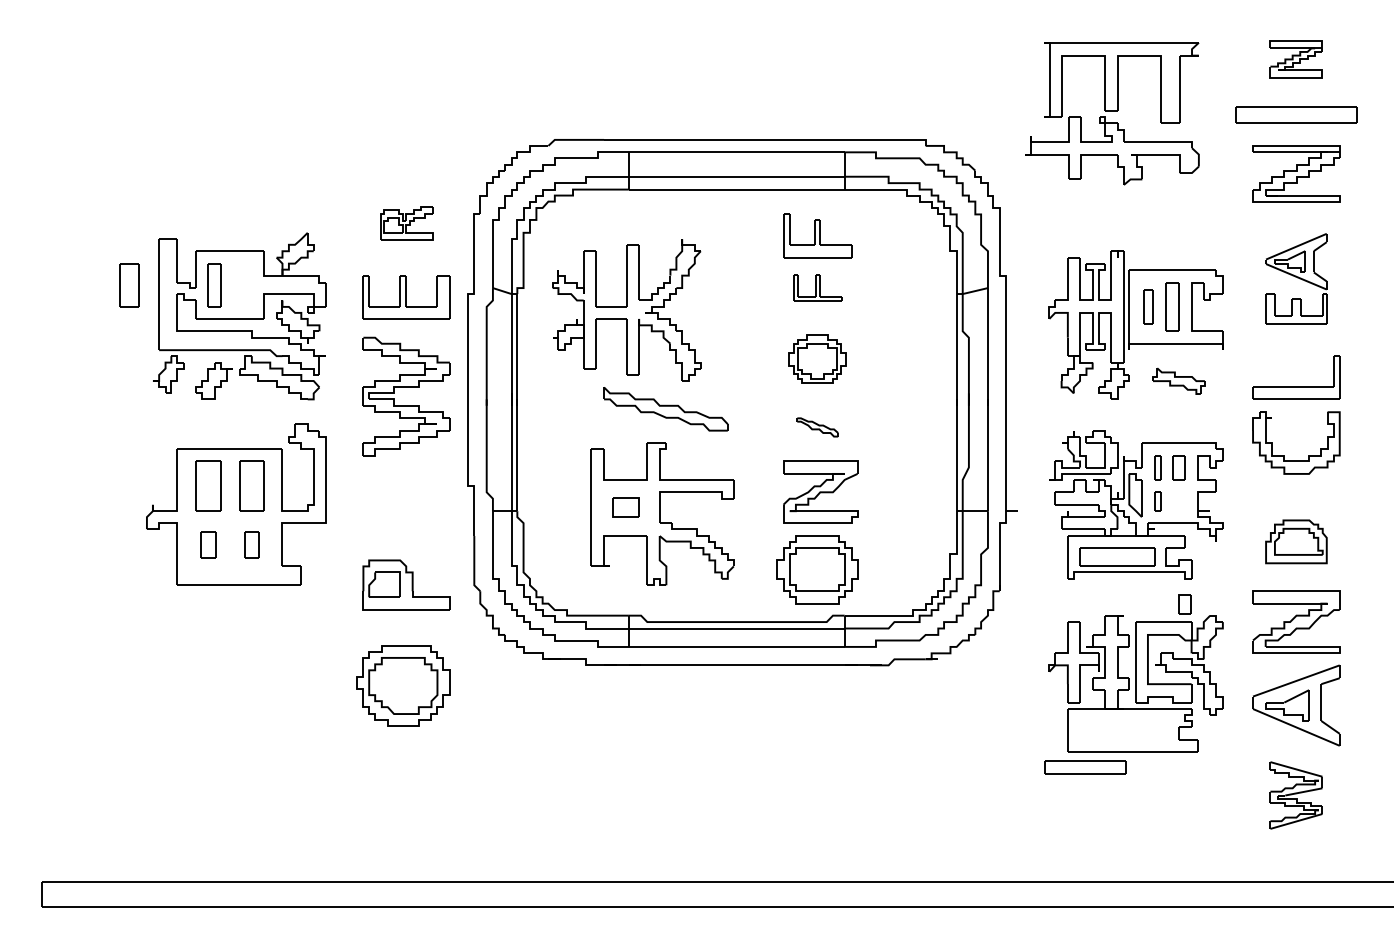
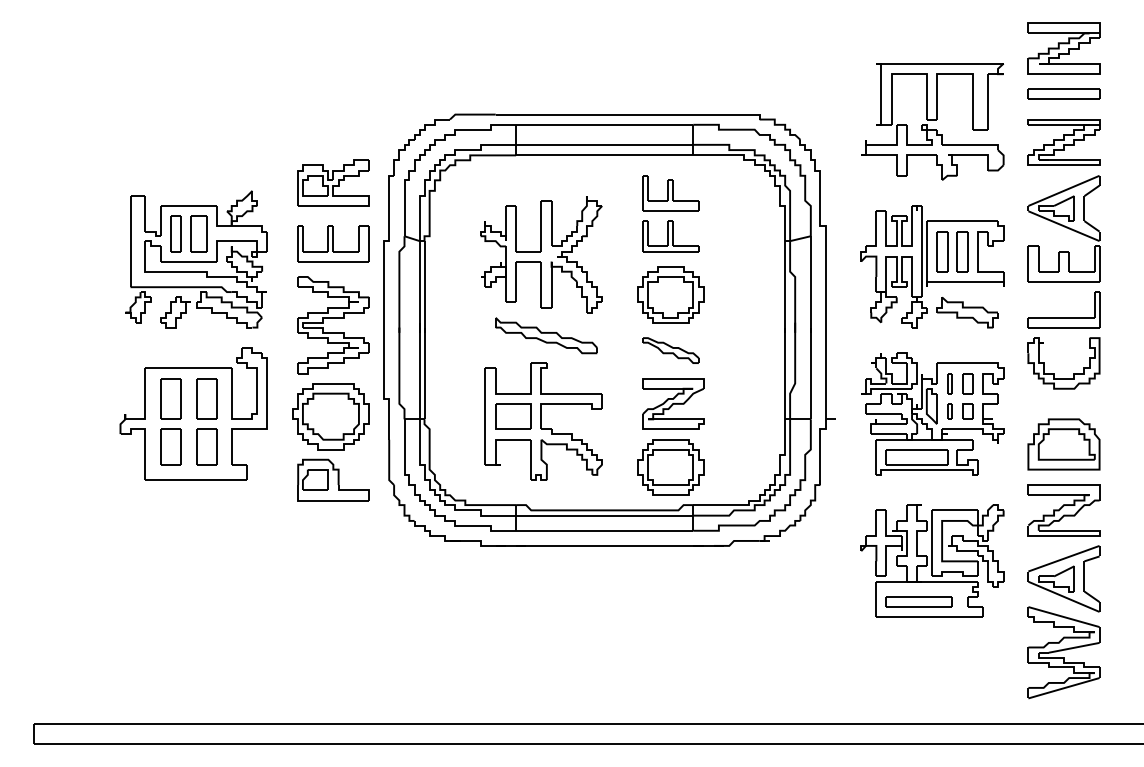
part: (1296, 59) -> (1064, 48), size x1.67
part: (1112, 113) -> (932, 121), moved
part: (1296, 114) -> (1064, 93), size x0.71
part: (406, 223) -> (333, 183), size x1.67
part: (1296, 278) -> (1064, 228), size x1.43
part: (129, 285) -> (198, 234), moved
part: (817, 288) -> (670, 236), size x1.43
part: (1148, 306) -> (942, 251), size x1.43
part: (626, 310) -> (541, 254), moved
part: (817, 358) -> (670, 294), size x1.43
part: (1178, 381) -> (967, 312), size x1.43
part: (817, 427) -> (670, 350), size x1.67
part: (625, 507) -> (513, 416), size x1.67
part: (1296, 541) -> (1064, 444), size x1.43
part: (208, 544) -> (171, 446), size x1.67
part: (251, 544) -> (206, 446), size x1.67
part: (1184, 604) -> (967, 411), moved
part: (403, 685) -> (331, 416), moved
part: (1085, 767) -> (919, 601), moved
part: (1296, 795) -> (1064, 652), size x1.67

